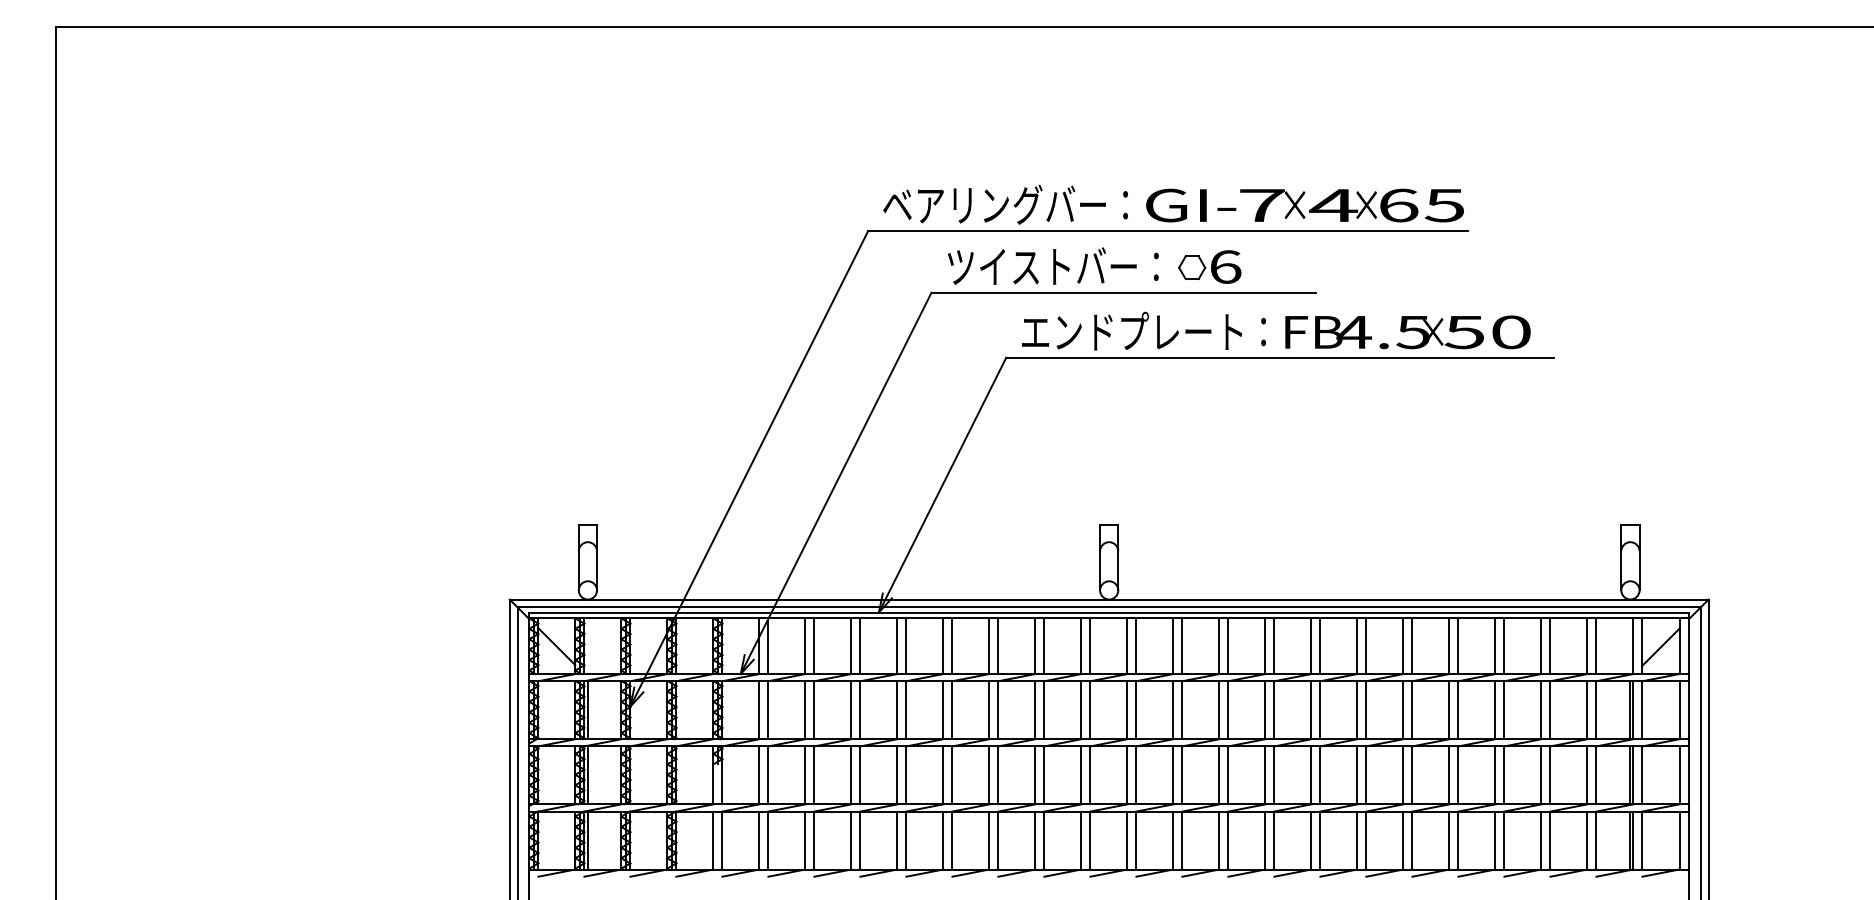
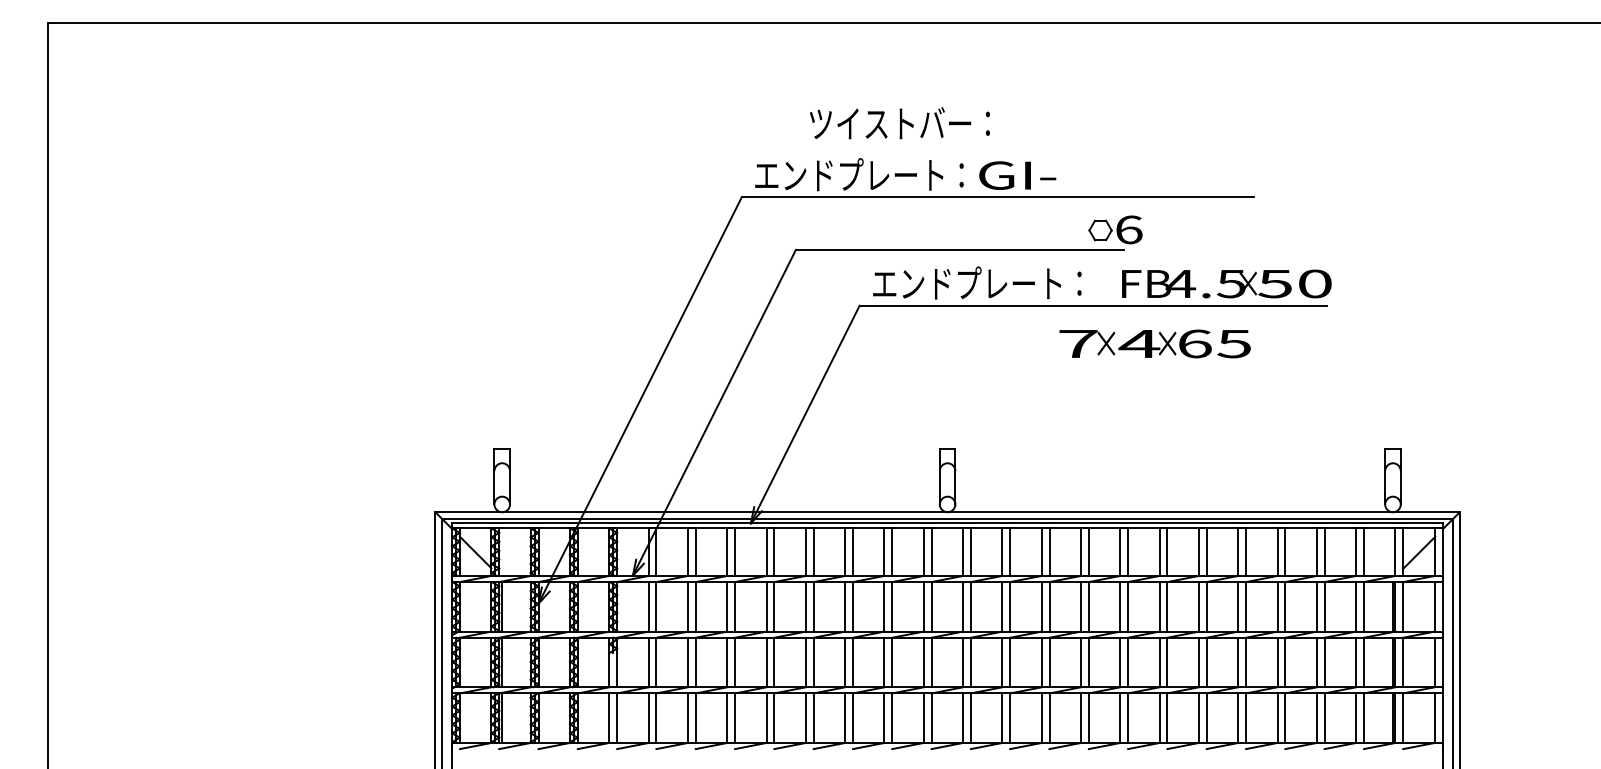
text: (994, 204) -> (849, 174), ベアリングバー： -> エンドプレート：
text: (1351, 205) -> (1154, 343), moved
text: (1053, 265) -> (900, 122), moved
part: (1209, 266) -> (1115, 229), moved
text: (1407, 332) -> (1226, 284), moved

